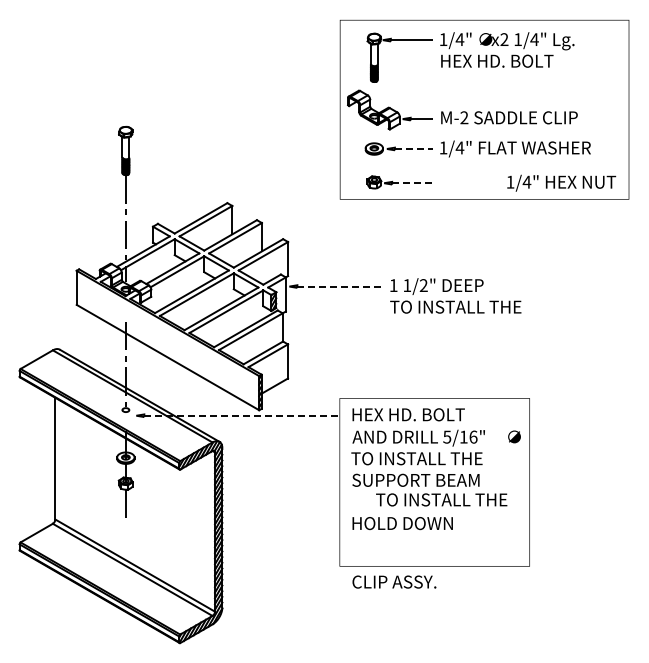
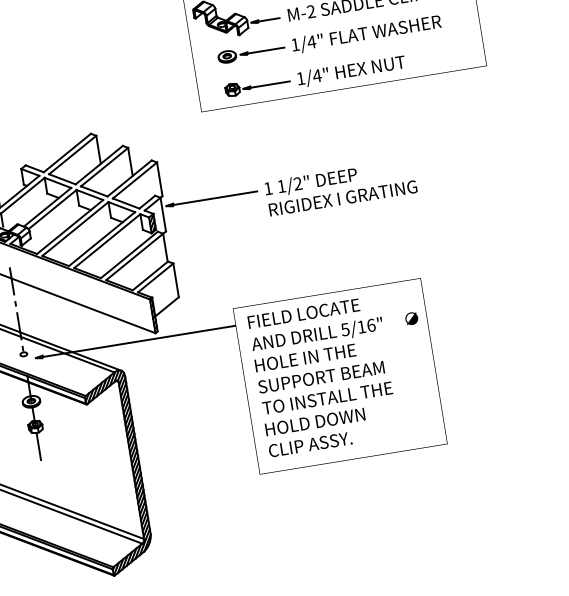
line: (414, 148) -> (266, 49), dashed -> solid
text: (561, 182) -> (351, 70), moved
line: (413, 183) -> (271, 84), dashed -> solid
line: (340, 286) -> (215, 198), dashed -> solid
text: (465, 306) -> (342, 197), TO INSTALL THE -> RIGIDEX I GRATING
text: (409, 414) -> (304, 313), HEX HD. BOLT -> FIELD LOCATE
line: (242, 415) -> (139, 341), dashed -> solid
text: (416, 458) -> (318, 355), TO INSTALL THE -> HOLE IN THE
text: (441, 499) -> (327, 397), moved
text: (394, 581) -> (310, 444), moved

